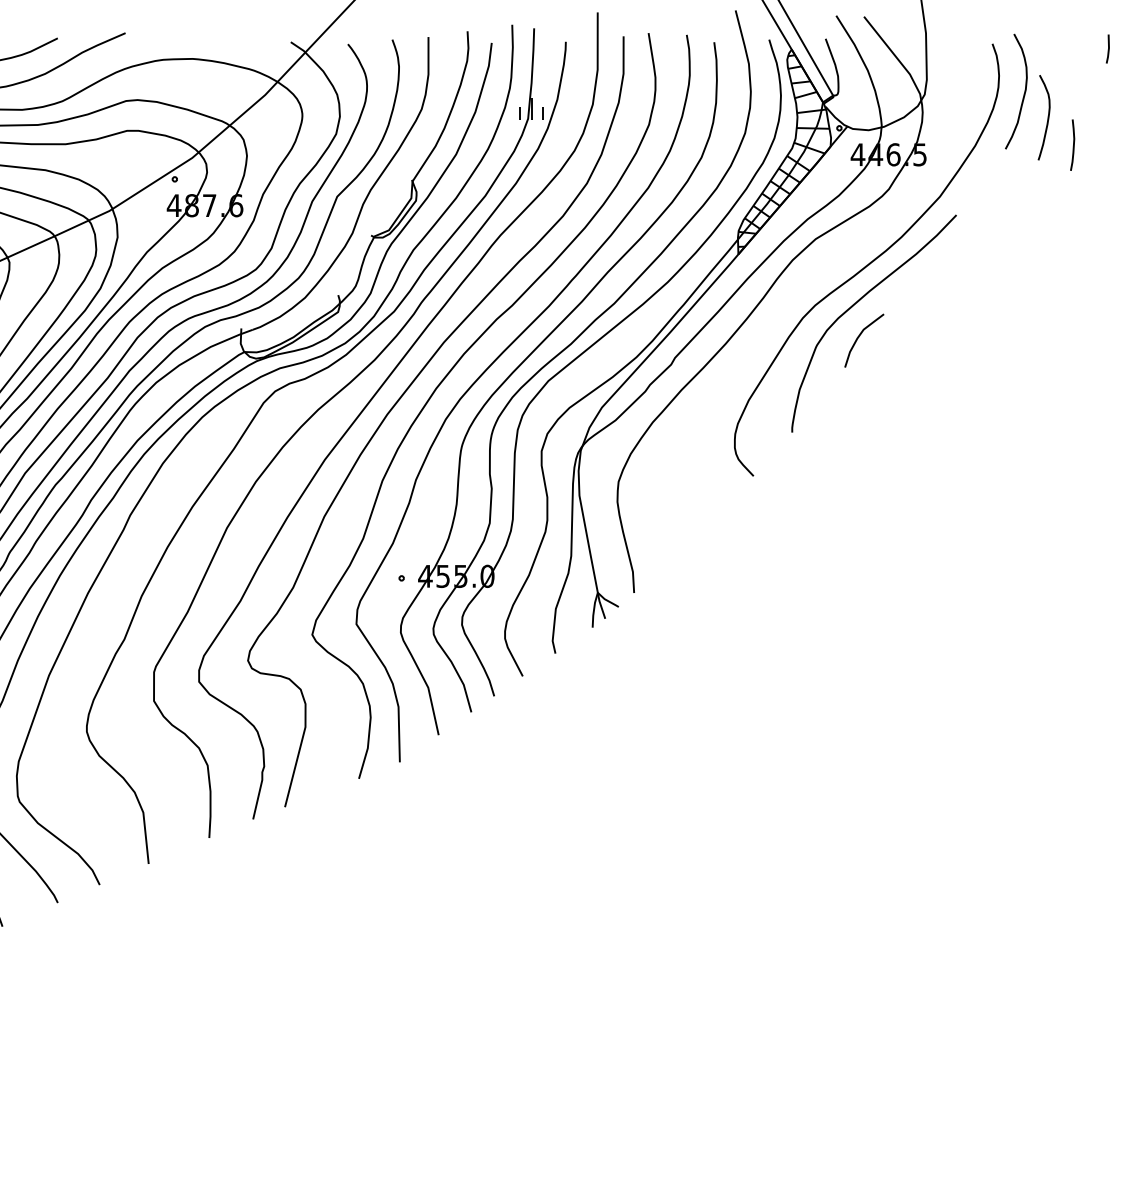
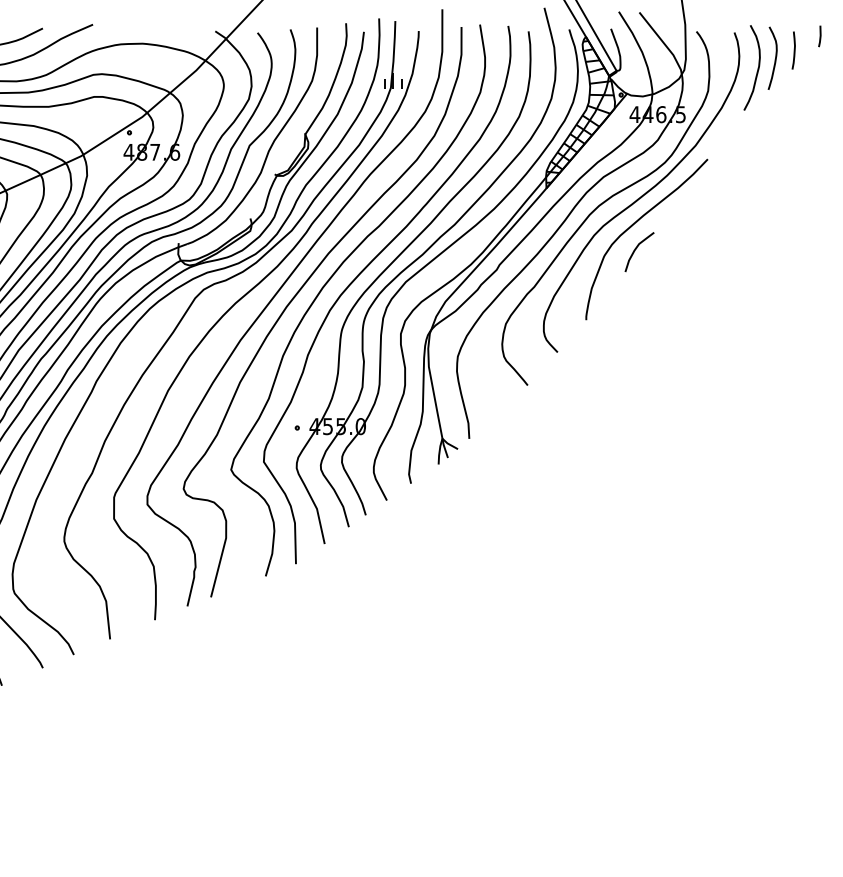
curve: (1047, 117) -> (775, 58), moved
curve: (1073, 144) -> (794, 50), moved
curve: (813, 276) -> (602, 204), added

